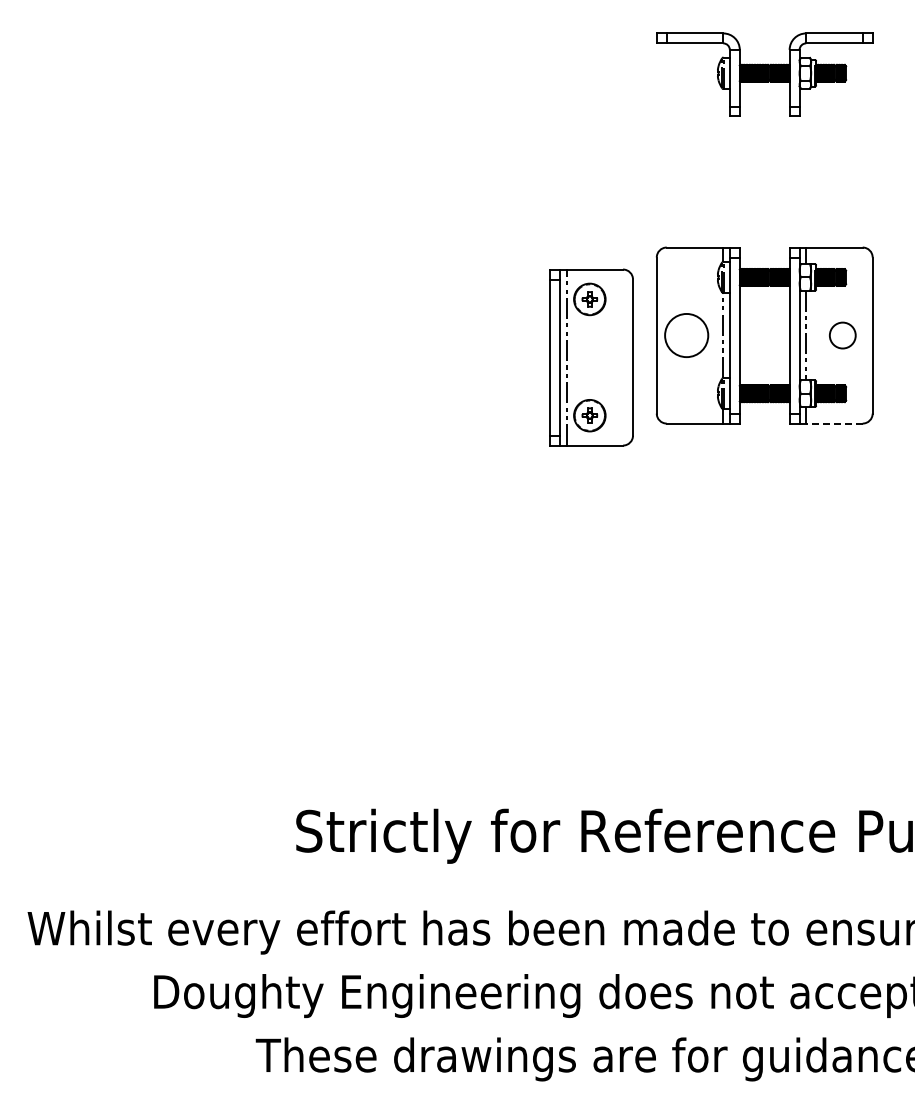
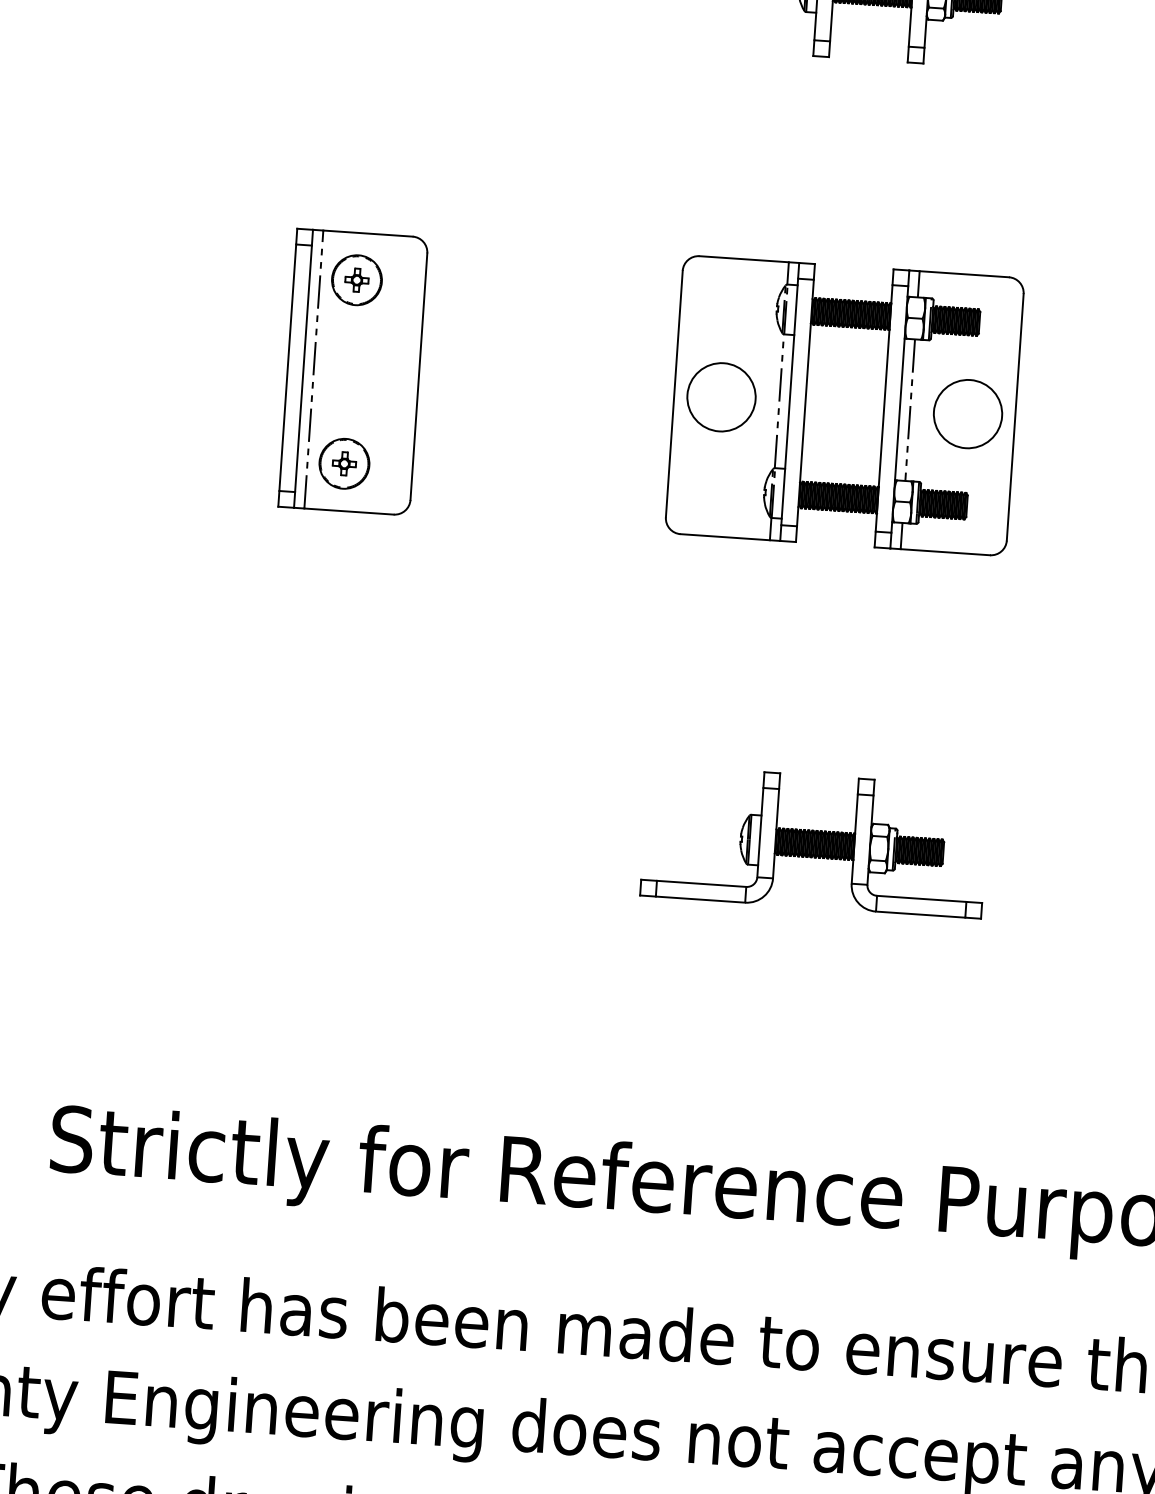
circle: (842, 335) -> (967, 413), size x1.67
part: (591, 357) -> (353, 372), moved
line: (833, 423) -> (943, 551), dashed -> solid
part: (764, 611) -> (814, 841), added

